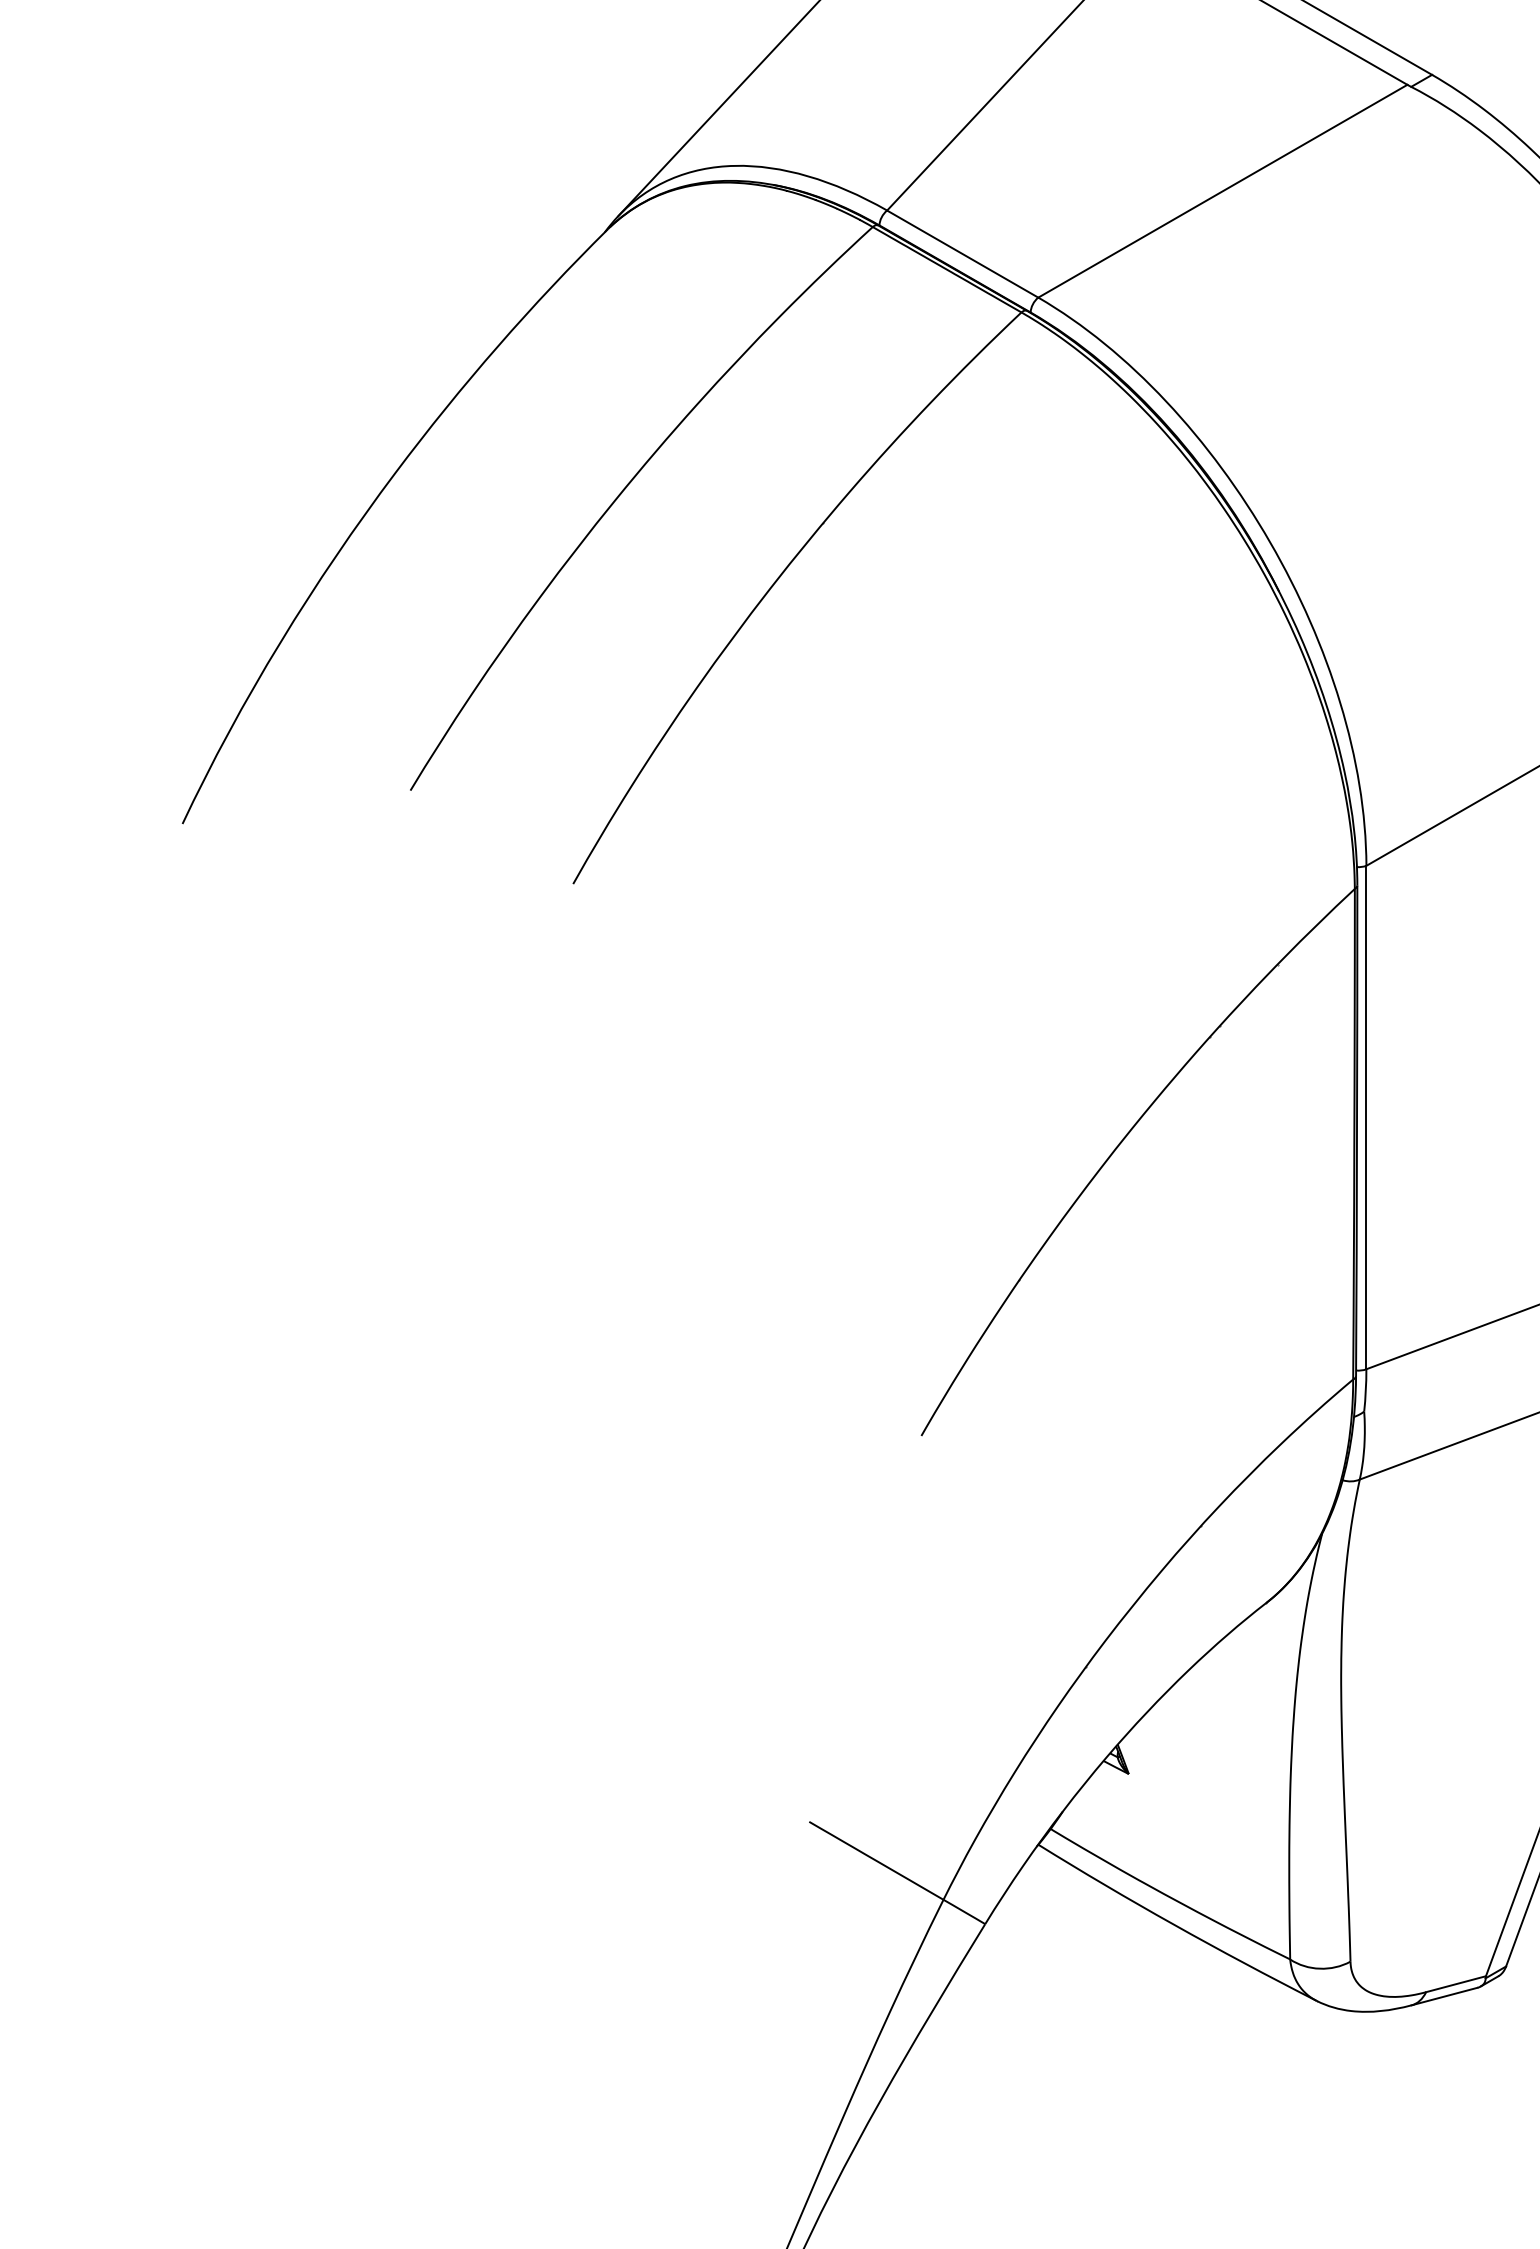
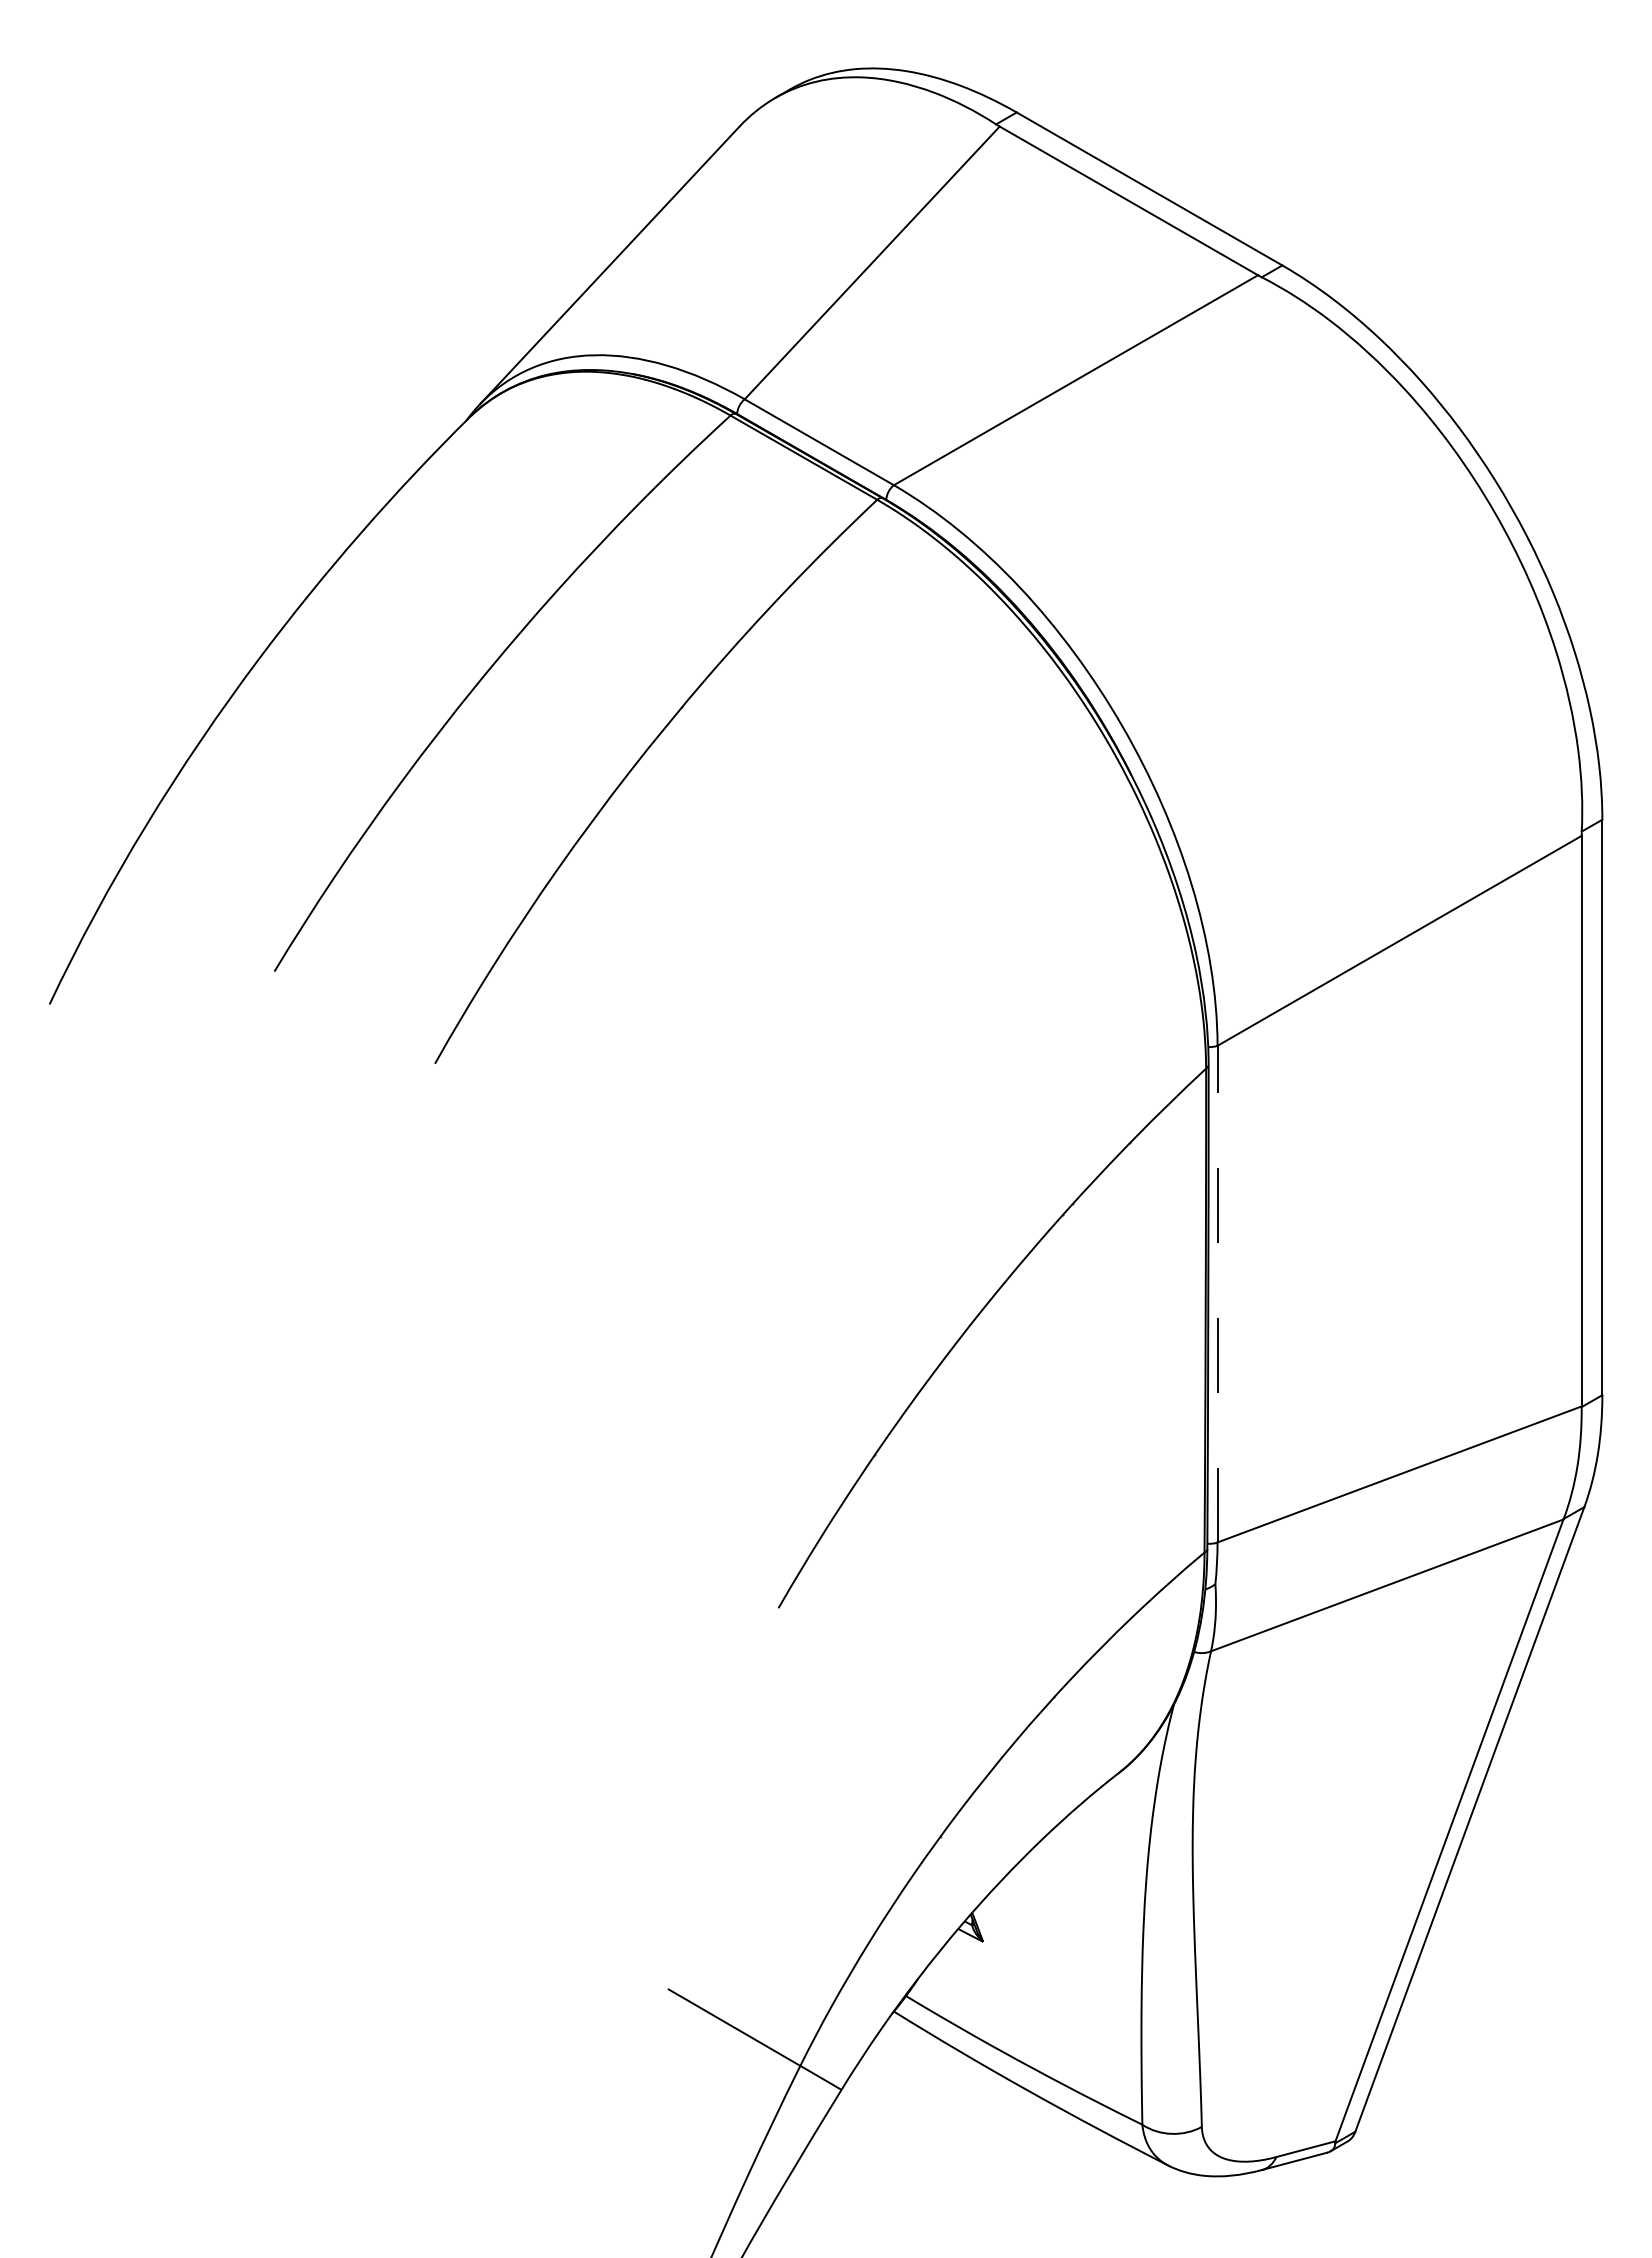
line: (1366, 1116) -> (1217, 1293), solid -> dashed

